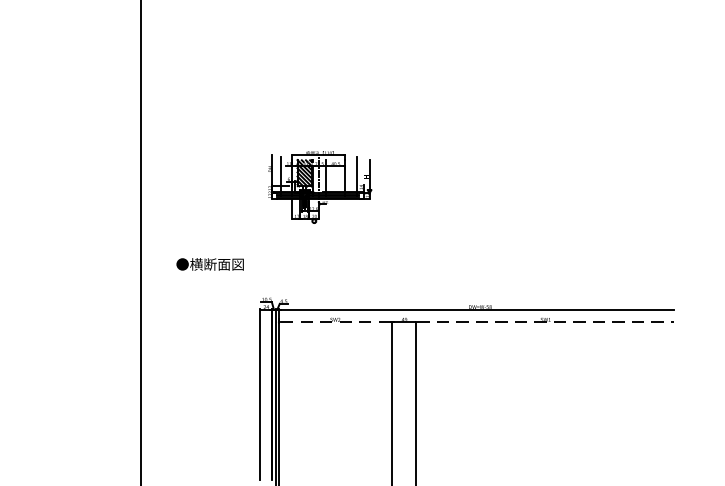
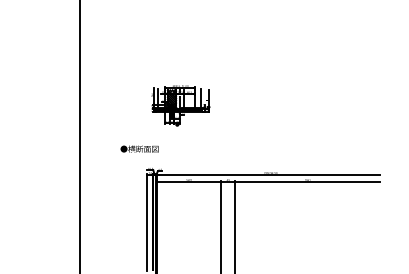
text: (210, 263) -> (139, 148), moved
line: (334, 321) -> (188, 181), dashed -> solid
line: (546, 321) -> (308, 181), dashed -> solid

